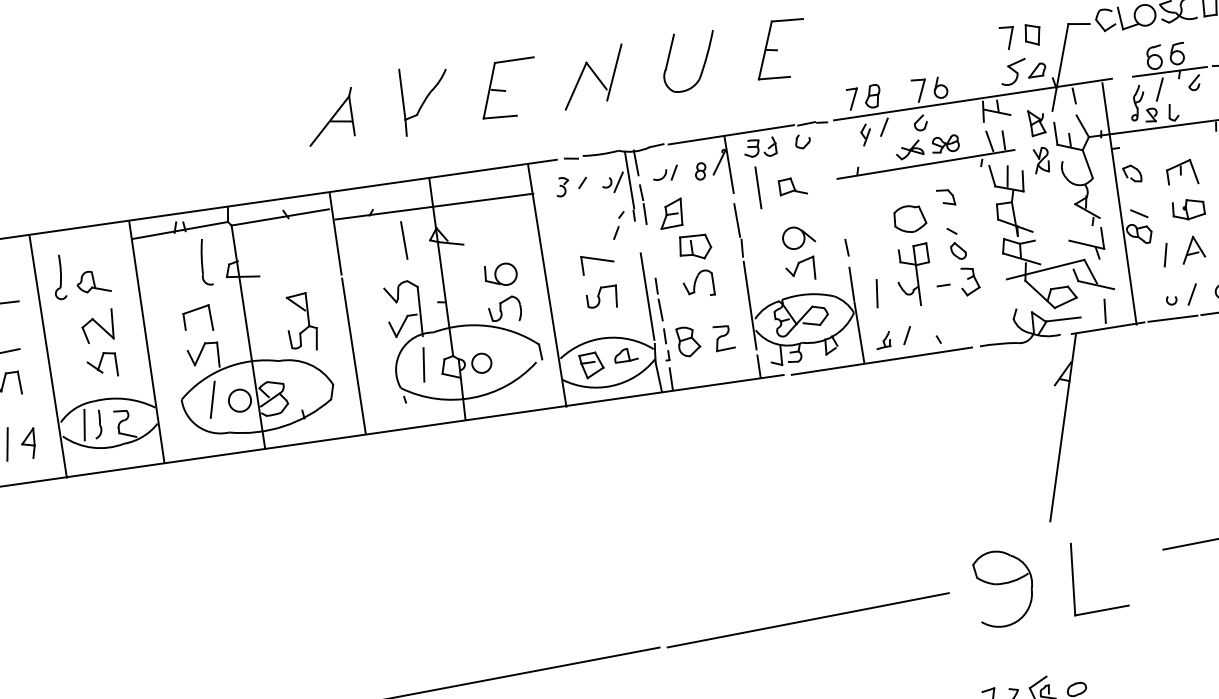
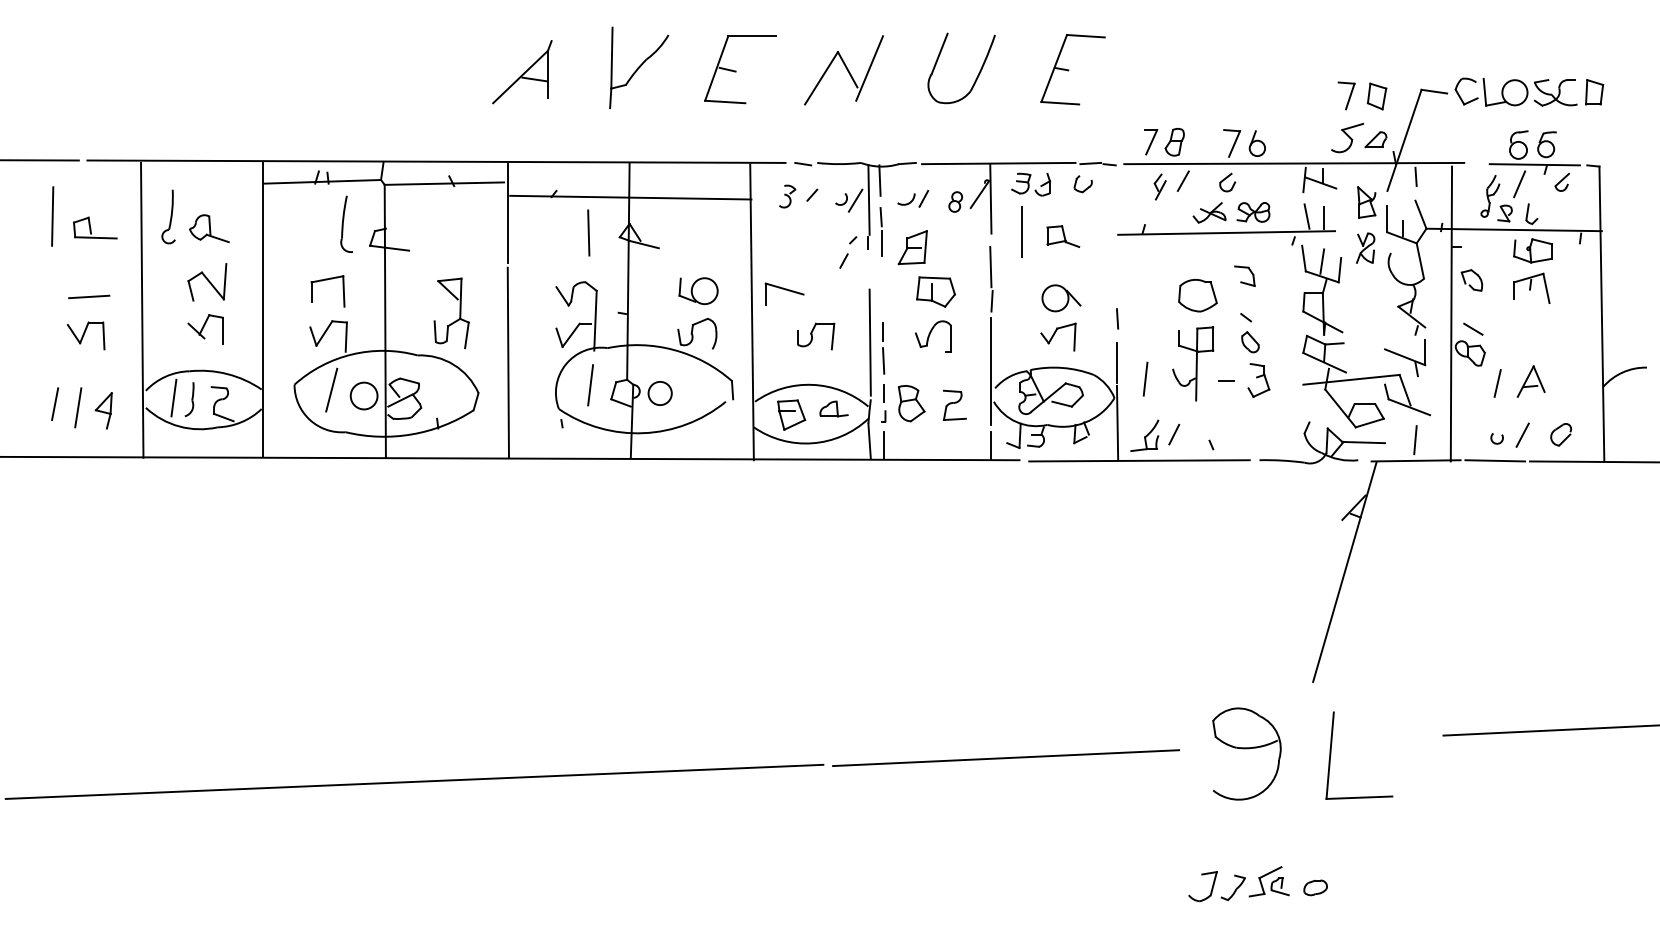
part: (1188, 209) -> (1532, 250), moved
part: (597, 262) -> (784, 293), moved
part: (883, 340) -> (1144, 436), size x1.6

